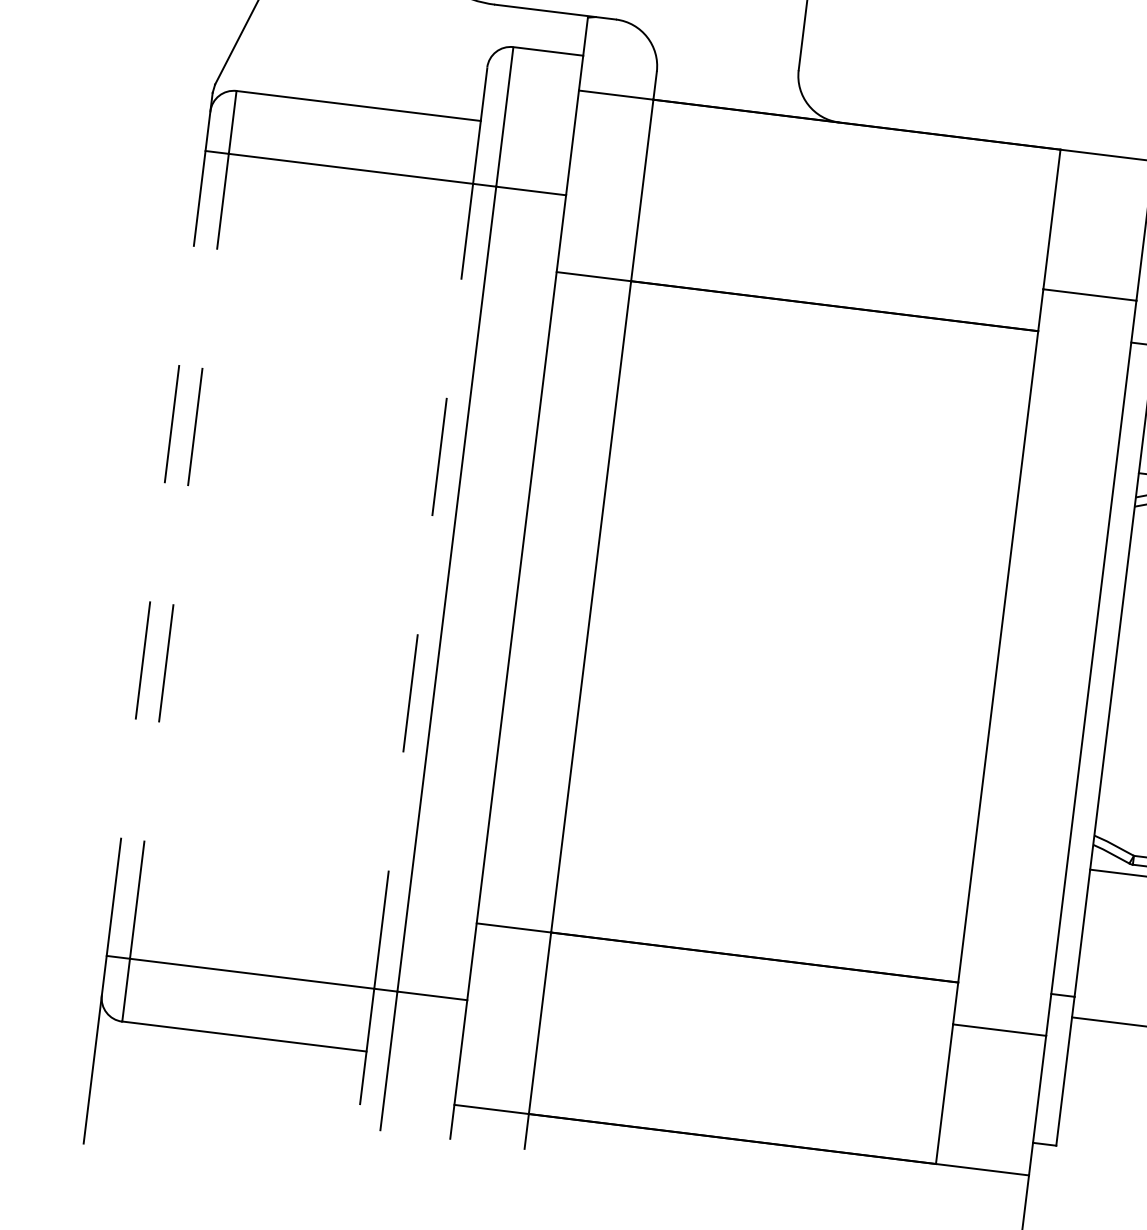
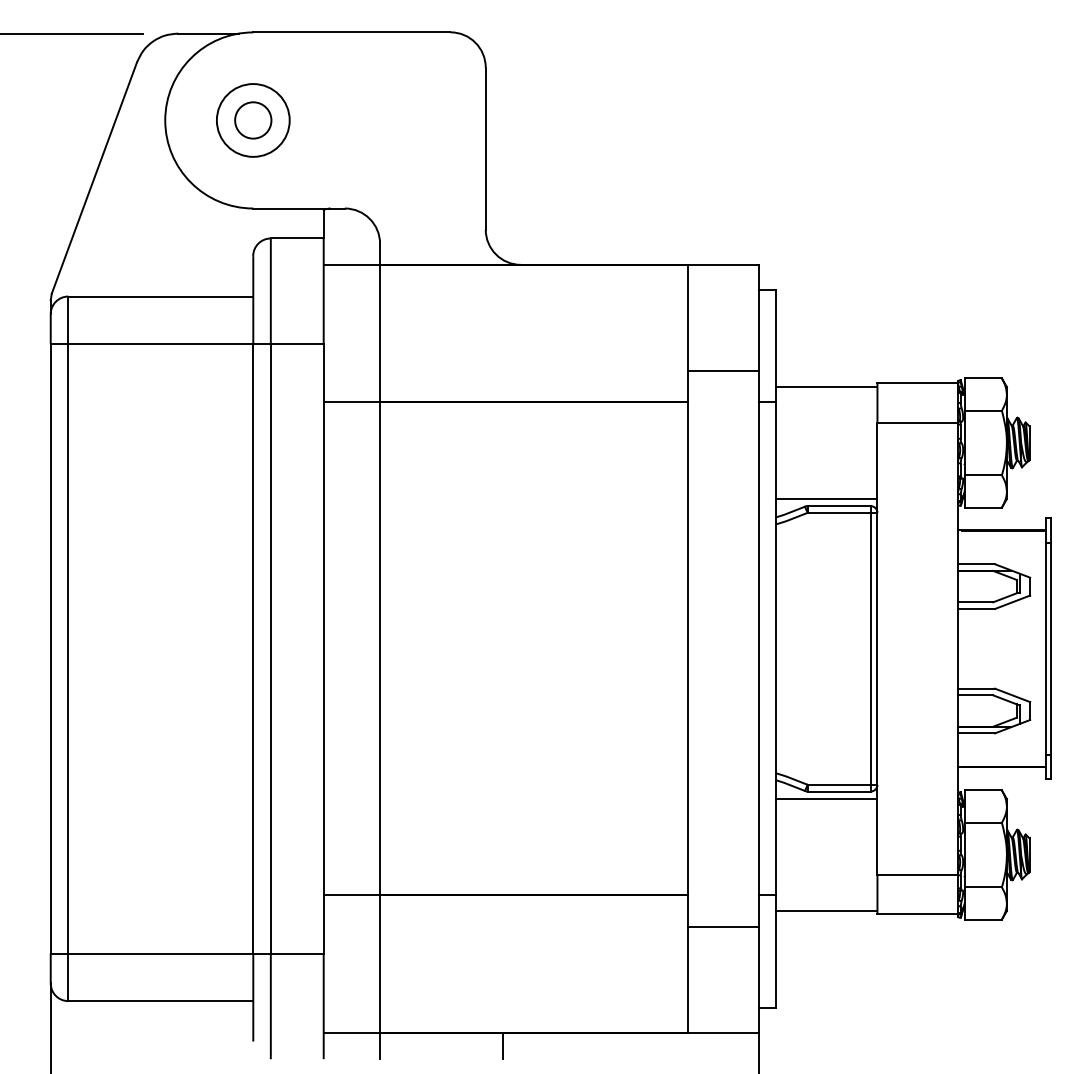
line: (155, 552) -> (50, 648), dashed -> solid
line: (179, 555) -> (68, 648), dashed -> solid
line: (424, 585) -> (253, 648), dashed -> solid
line: (689, 1150) -> (503, 1045), added

